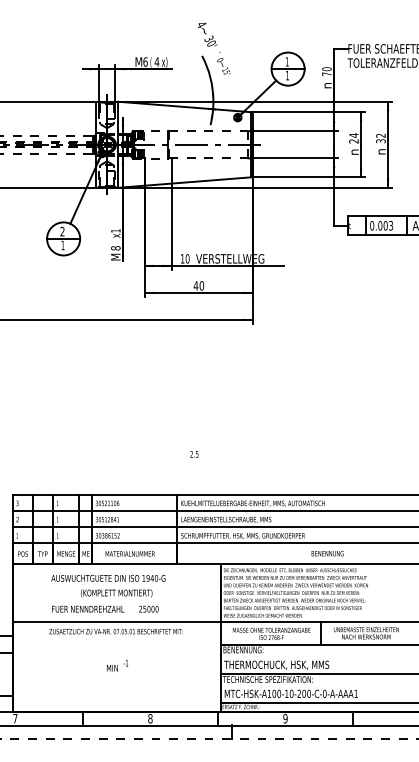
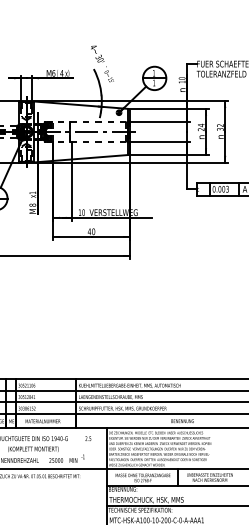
text: (326, 74) -> (181, 82), 70 -> 10
text: (194, 454) -> (88, 438), moved
text: (117, 665) -> (77, 458), moved

